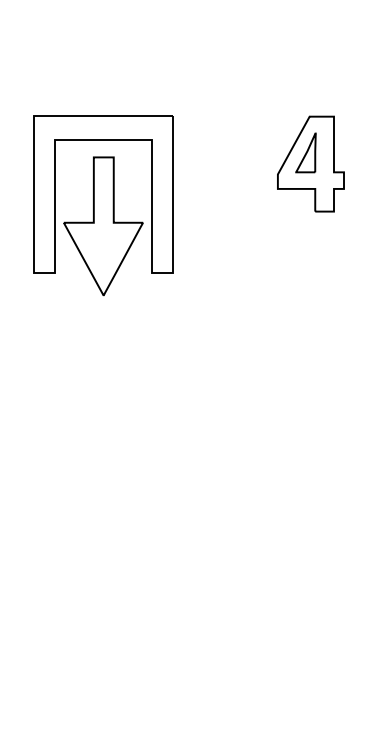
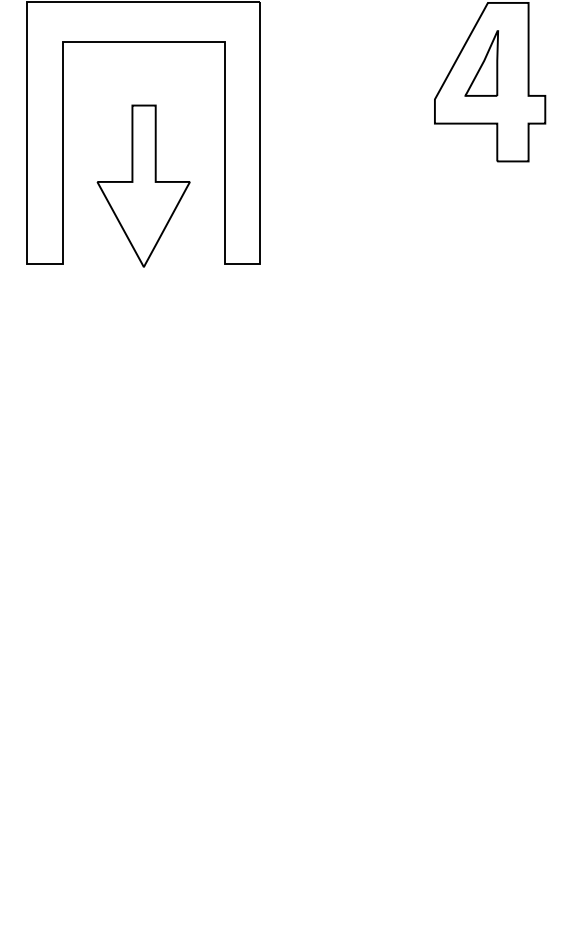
part: (103, 226) -> (143, 186), size x0.7

